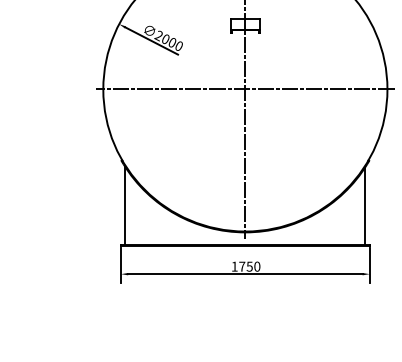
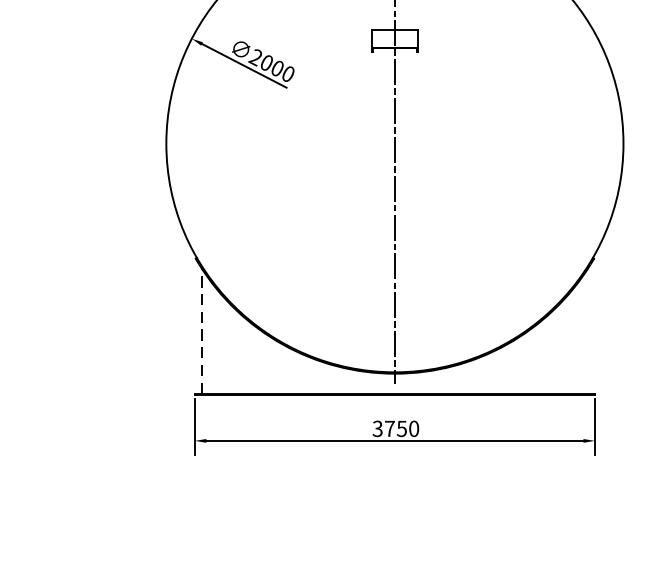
line: (245, 89) -> (395, 143), removed
line: (125, 205) -> (202, 330), solid -> dashed
line: (365, 205) -> (588, 330), removed
text: (234, 266) -> (377, 428), 1750 -> 3750

